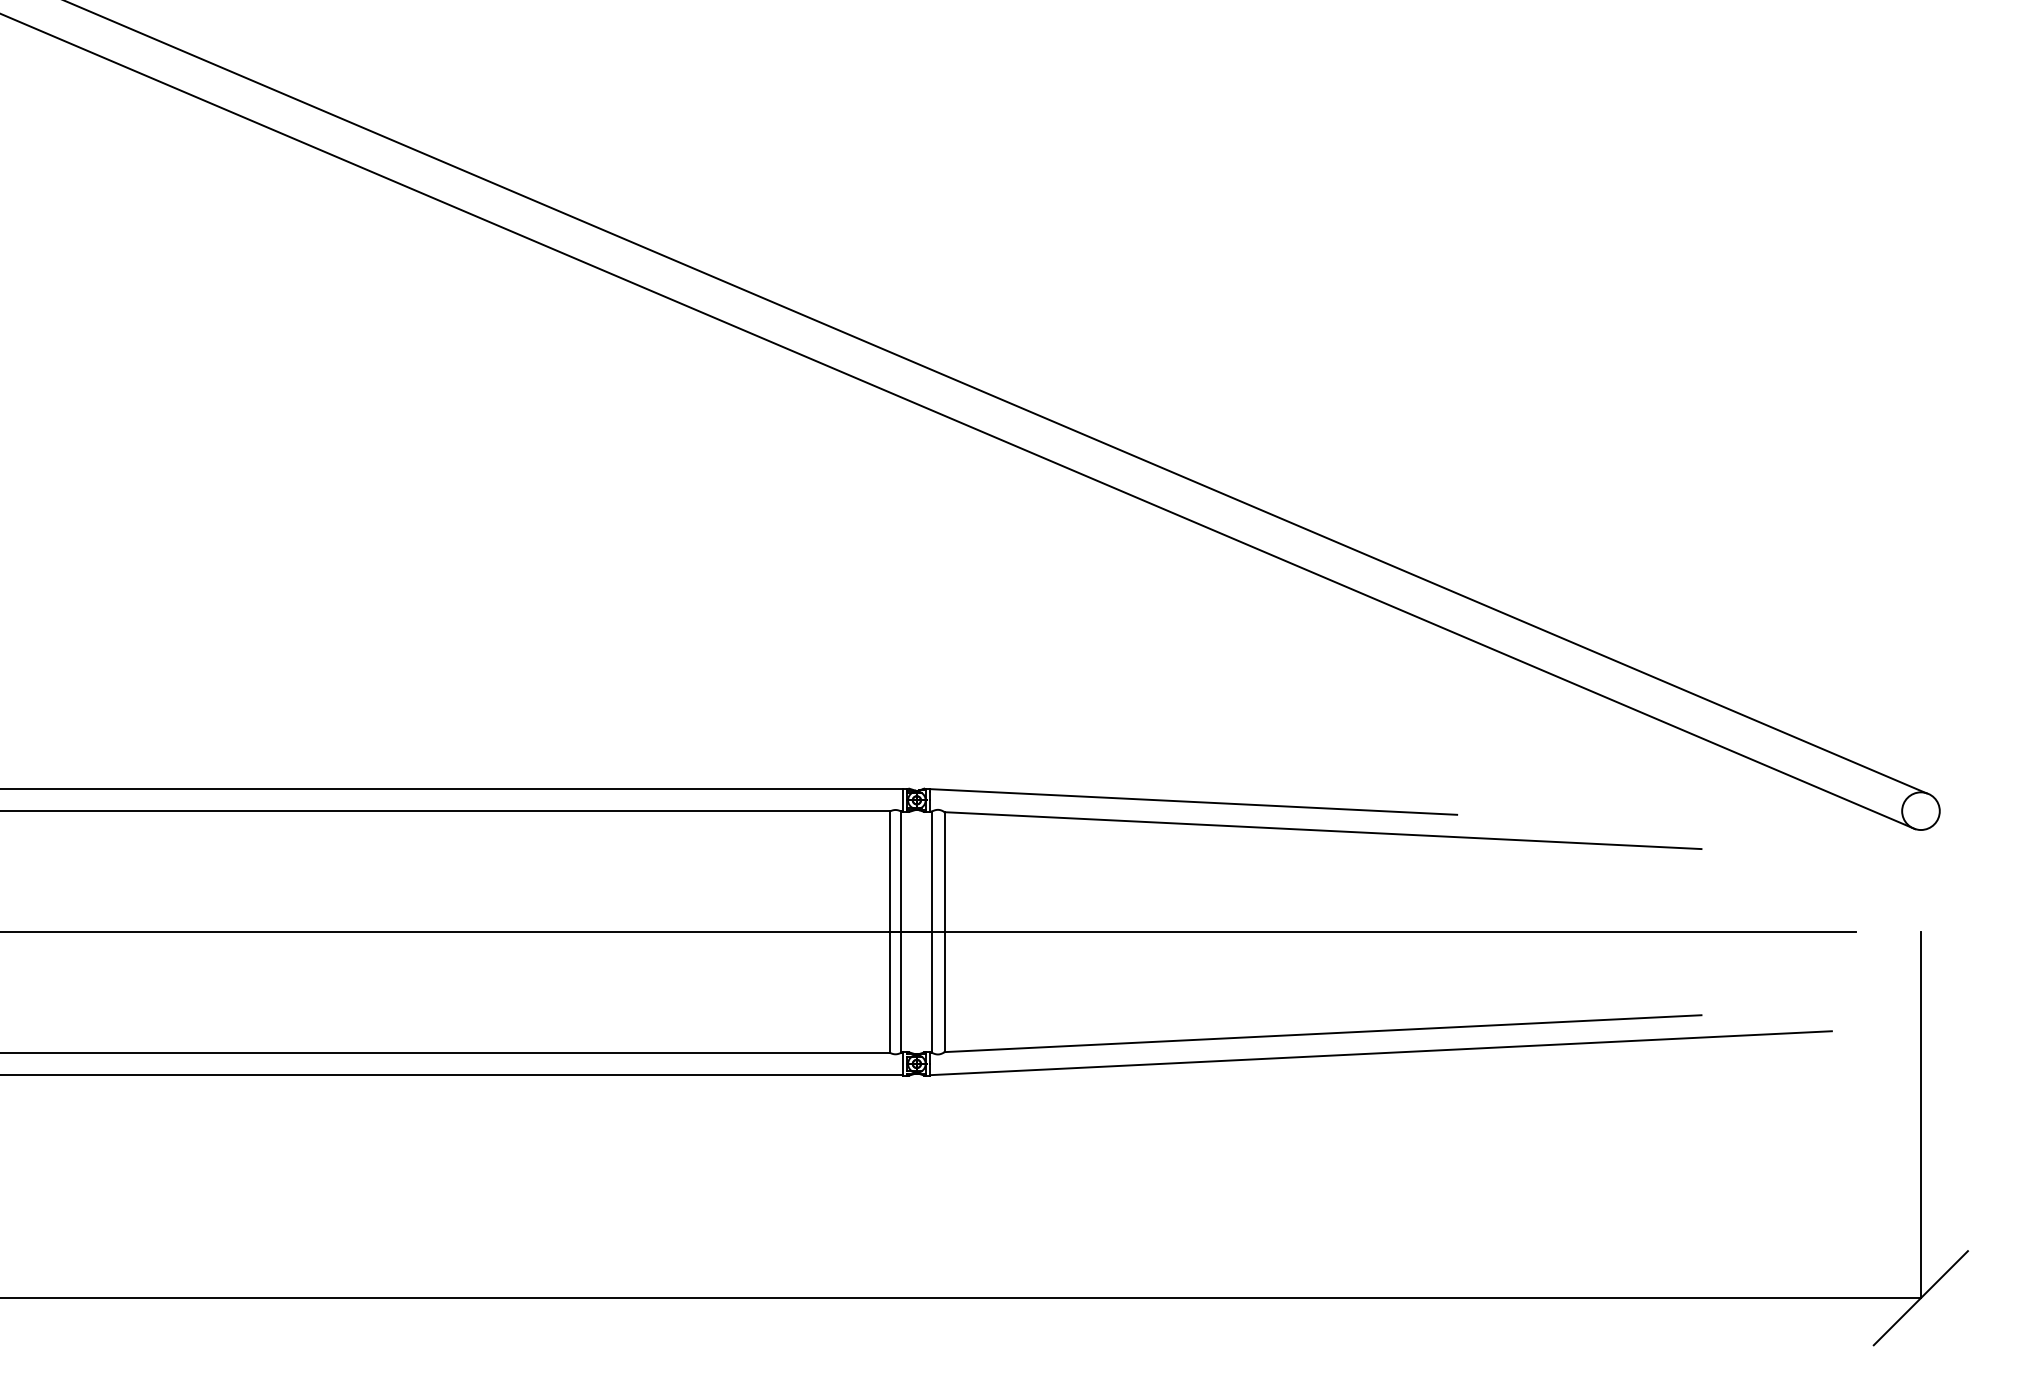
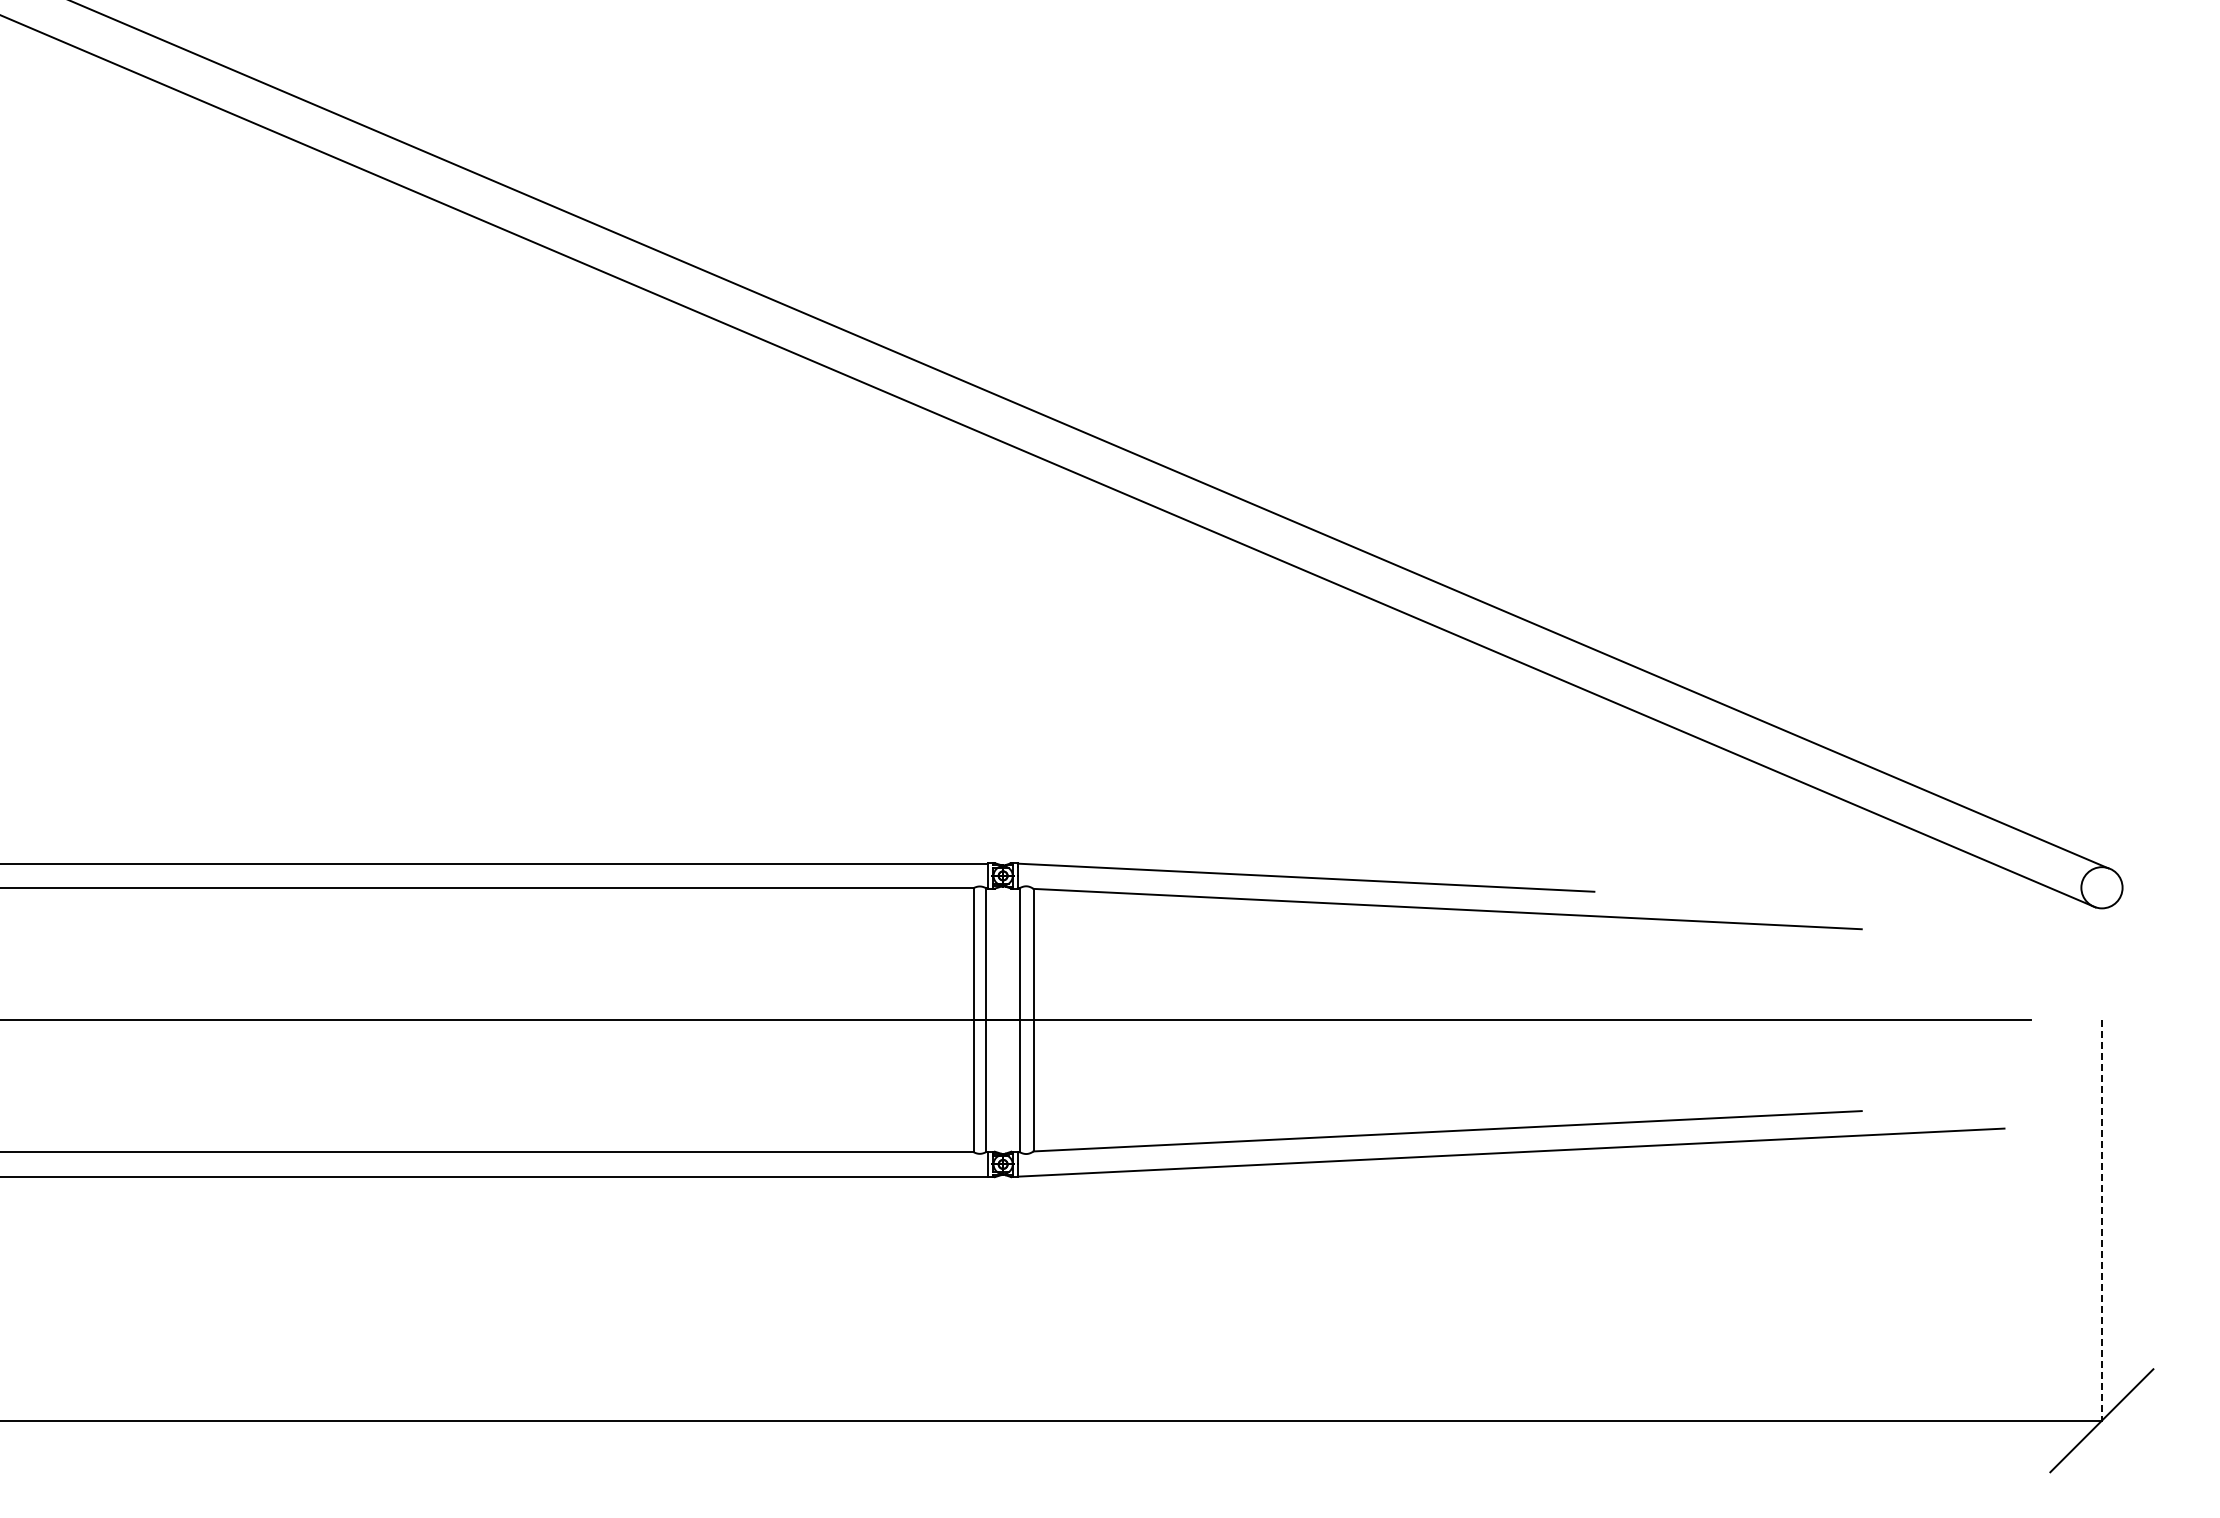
line: (1920, 1115) -> (2101, 1220), solid -> dashed

